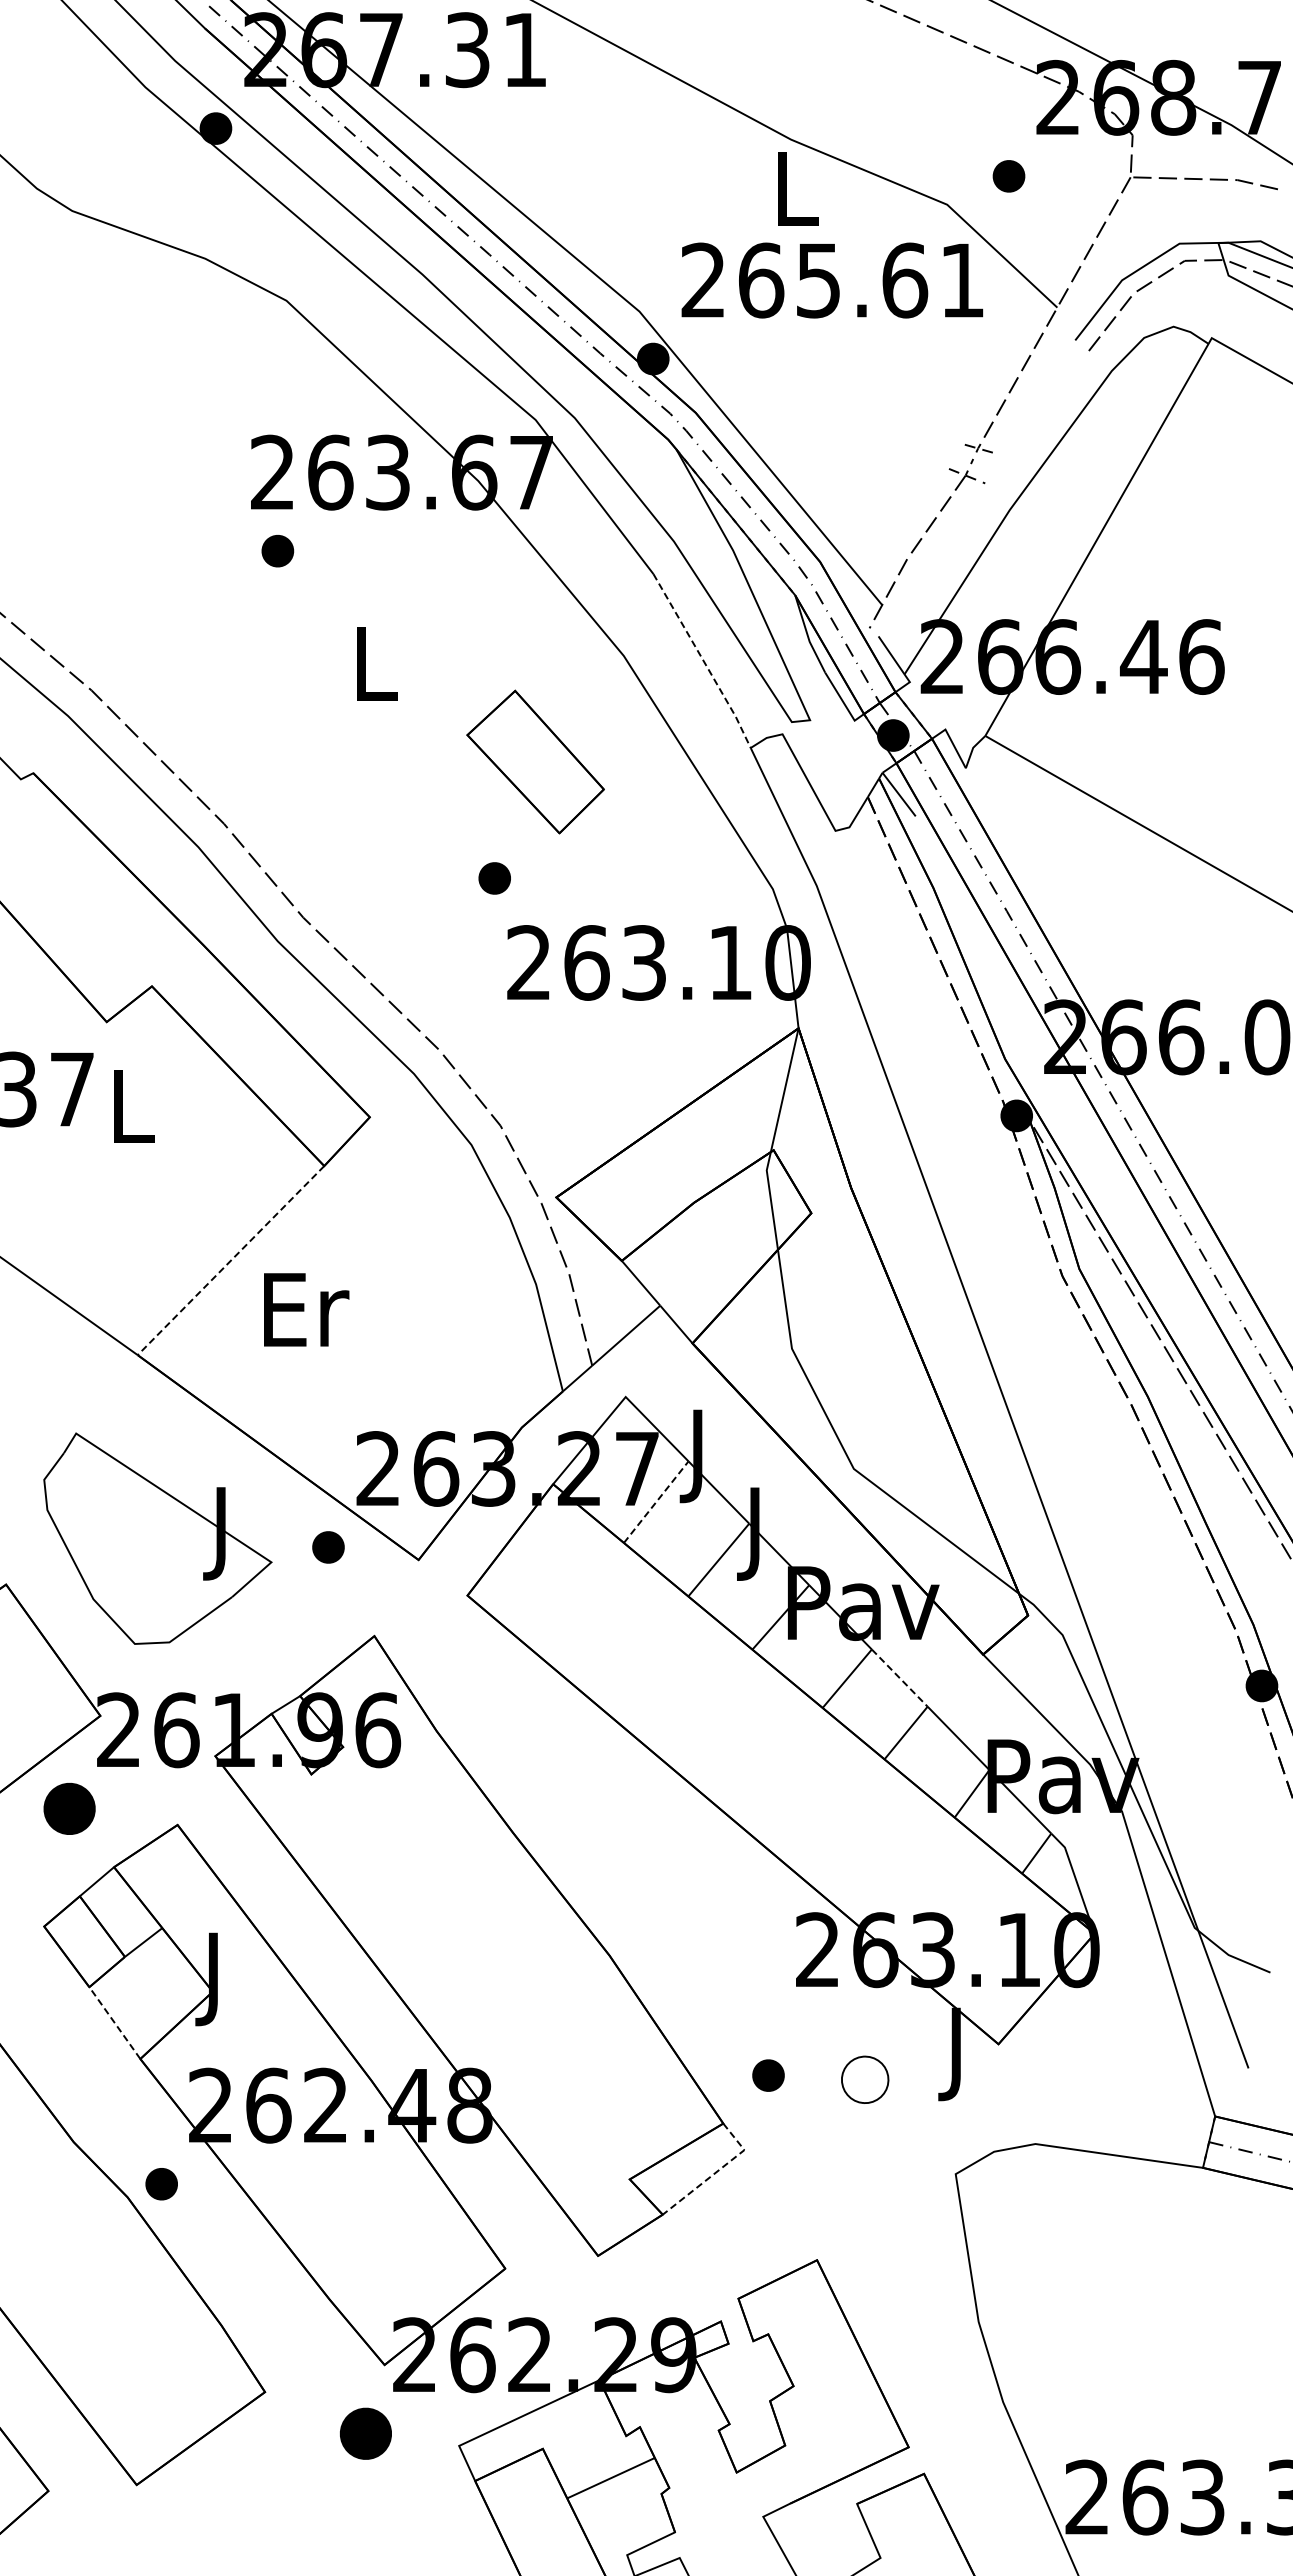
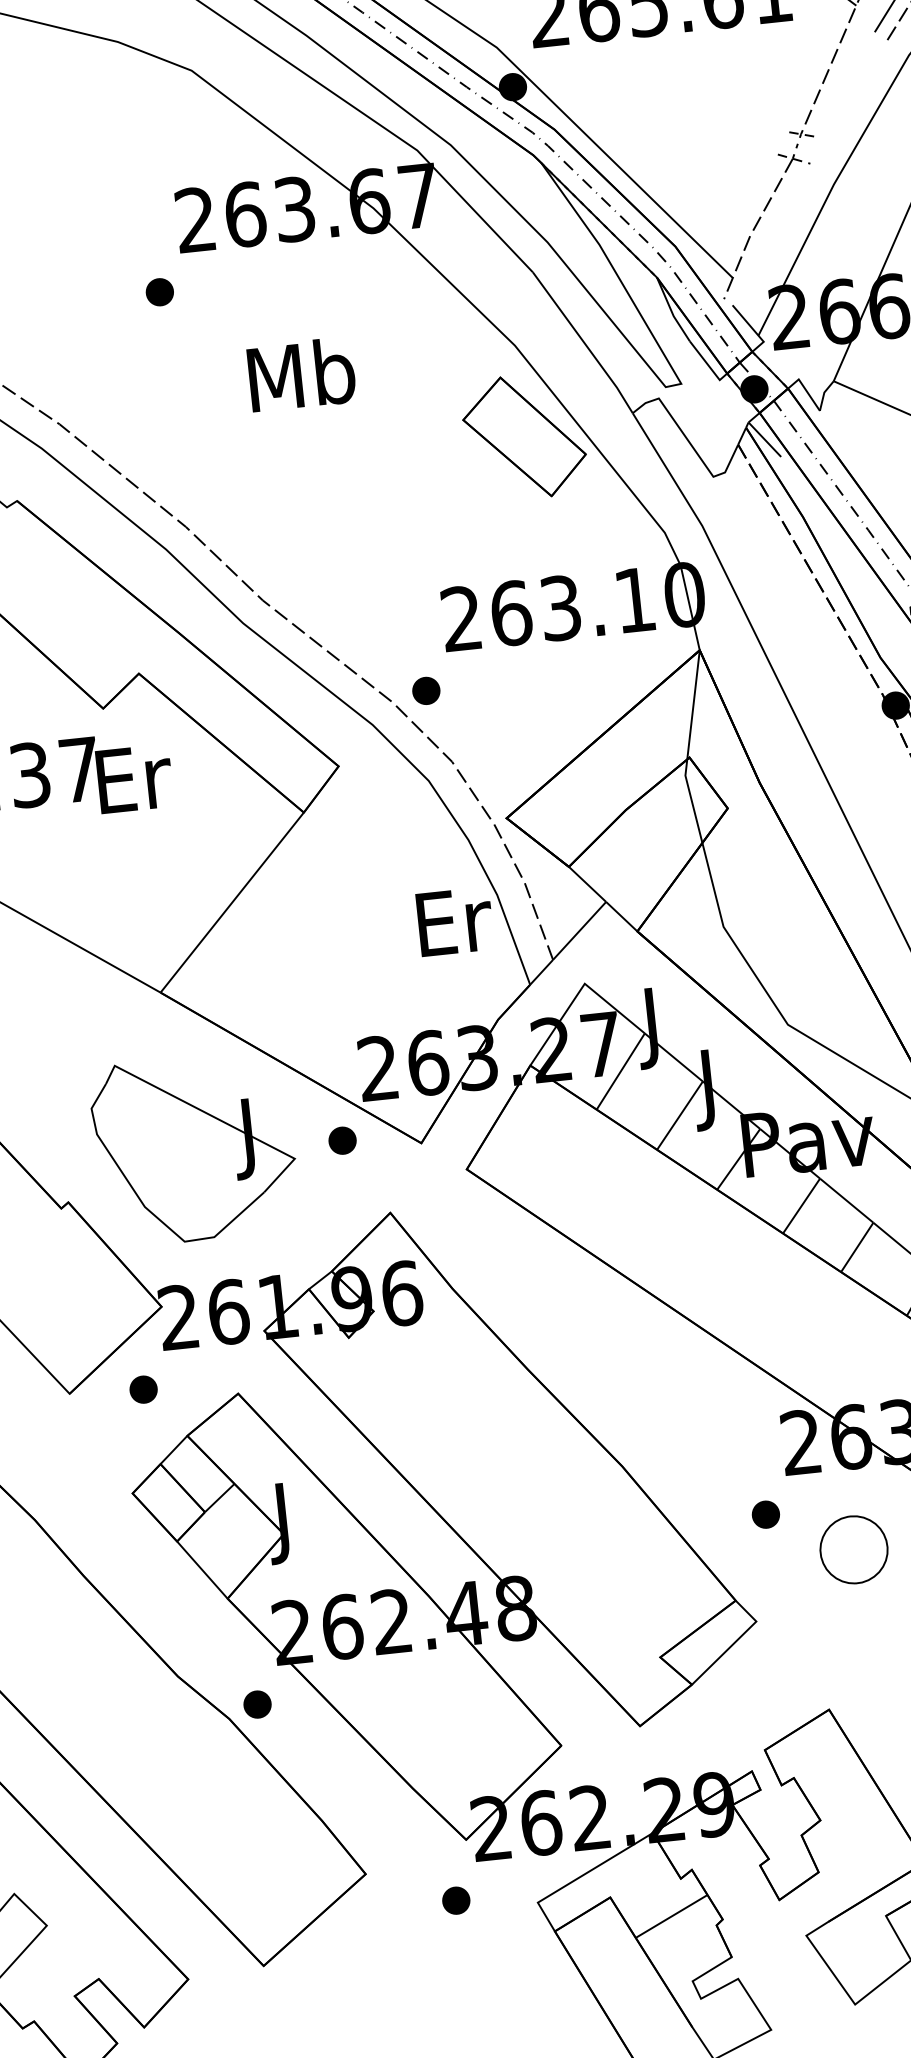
part: (277, 551) -> (159, 292), moved
line: (703, 661) -> (584, 343), dashed -> solid
text: (375, 662) -> (301, 374), L -> Mb
part: (535, 761) -> (524, 436), moved
part: (494, 878) -> (426, 691), moved
text: (134, 1106) -> (134, 778), L -> Er
line: (231, 1260) -> (232, 902), dashed -> solid
text: (306, 1309) -> (455, 921), moved
line: (656, 1501) -> (620, 1070), dashed -> solid
line: (899, 1678) -> (846, 1201), dashed -> solid
part: (69, 1808) -> (143, 1389), size x0.62
line: (114, 2022) -> (202, 1569), dashed -> solid
part: (768, 2075) -> (765, 1514), moved
part: (864, 2079) -> (853, 1549), size x1.67
line: (717, 2171) -> (735, 1642), dashed -> solid
part: (365, 2433) -> (456, 1900), size x0.62

